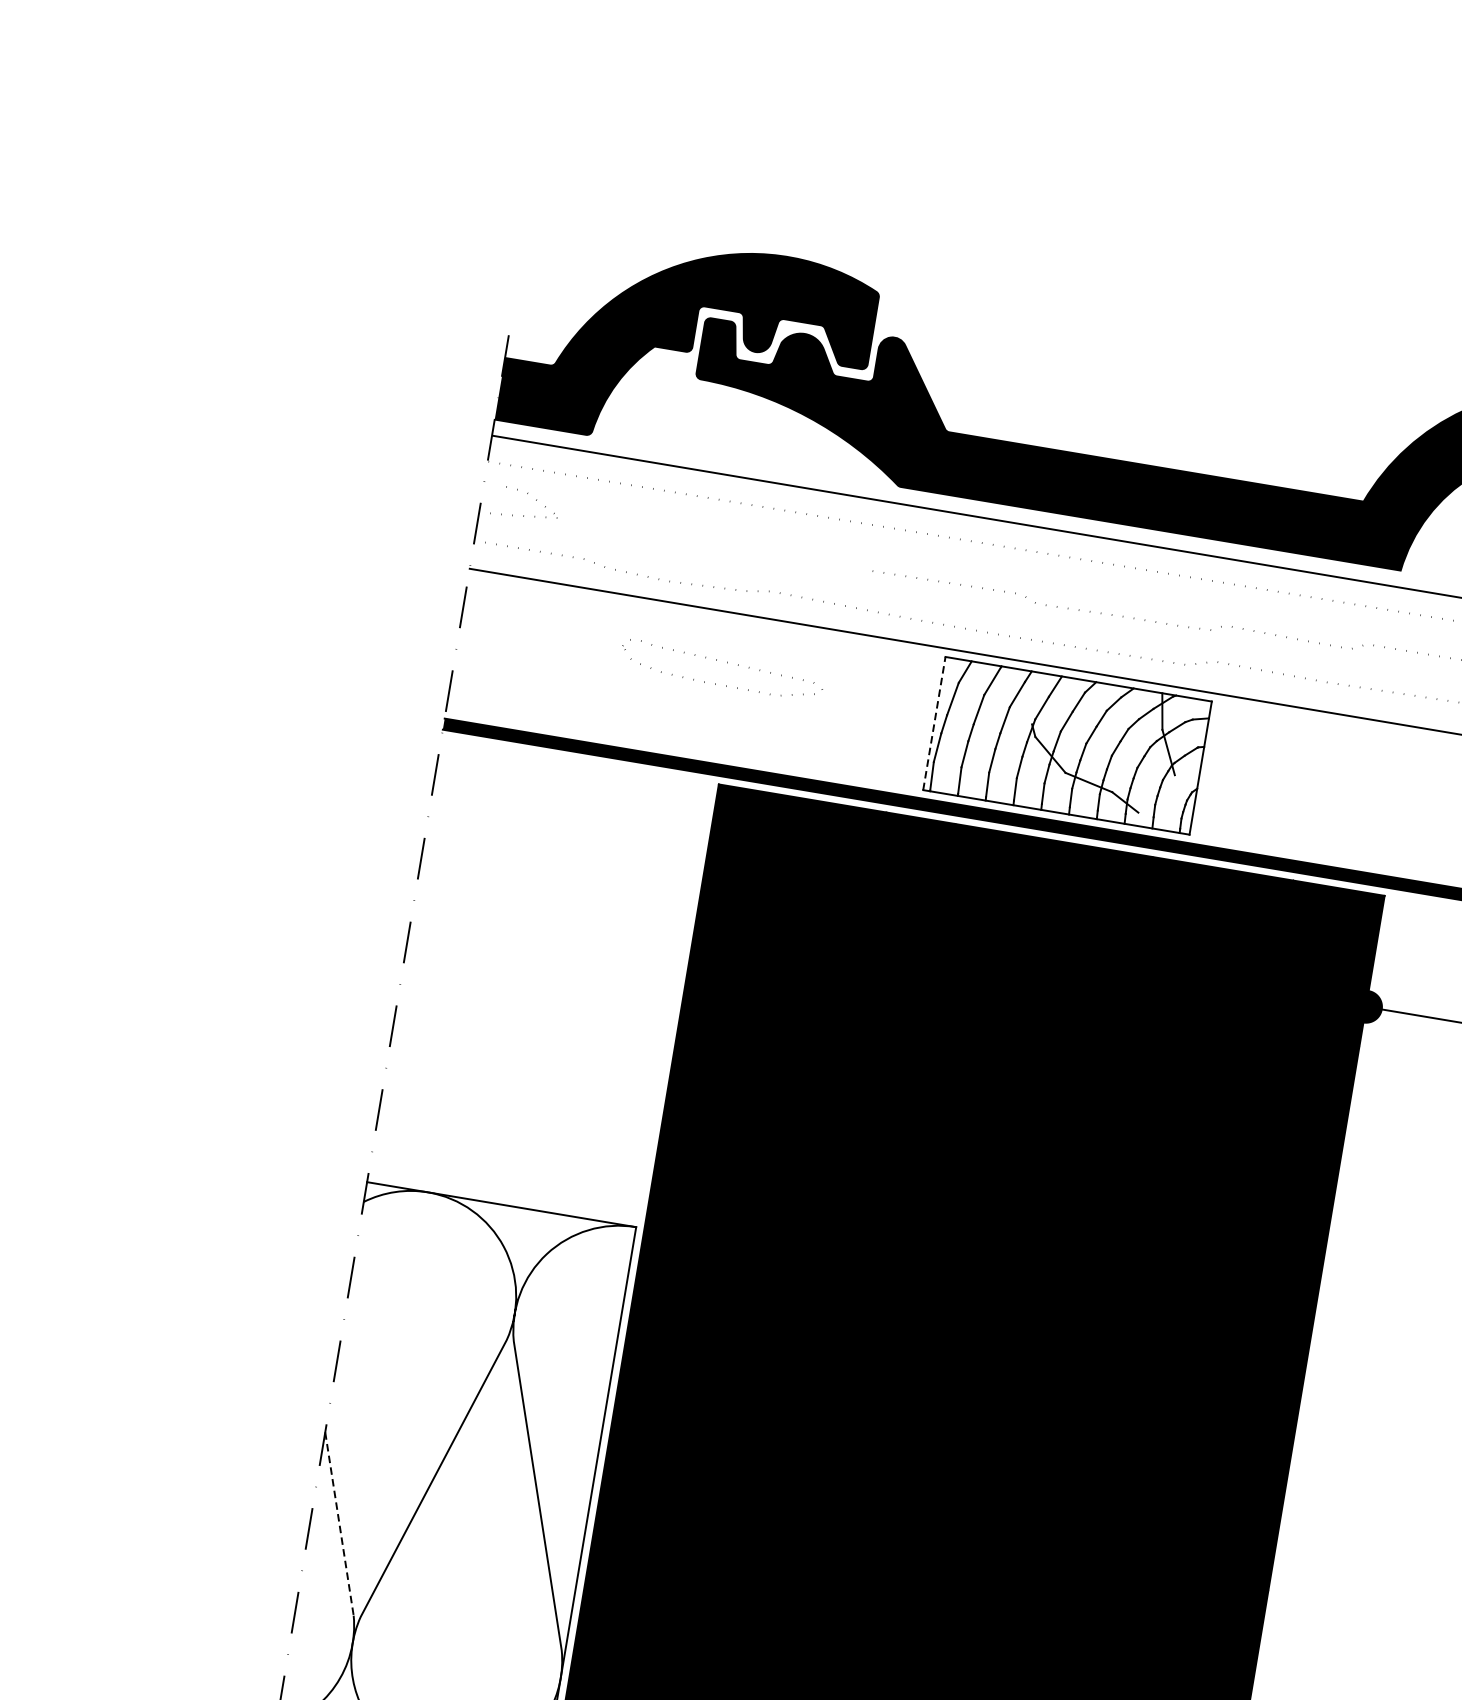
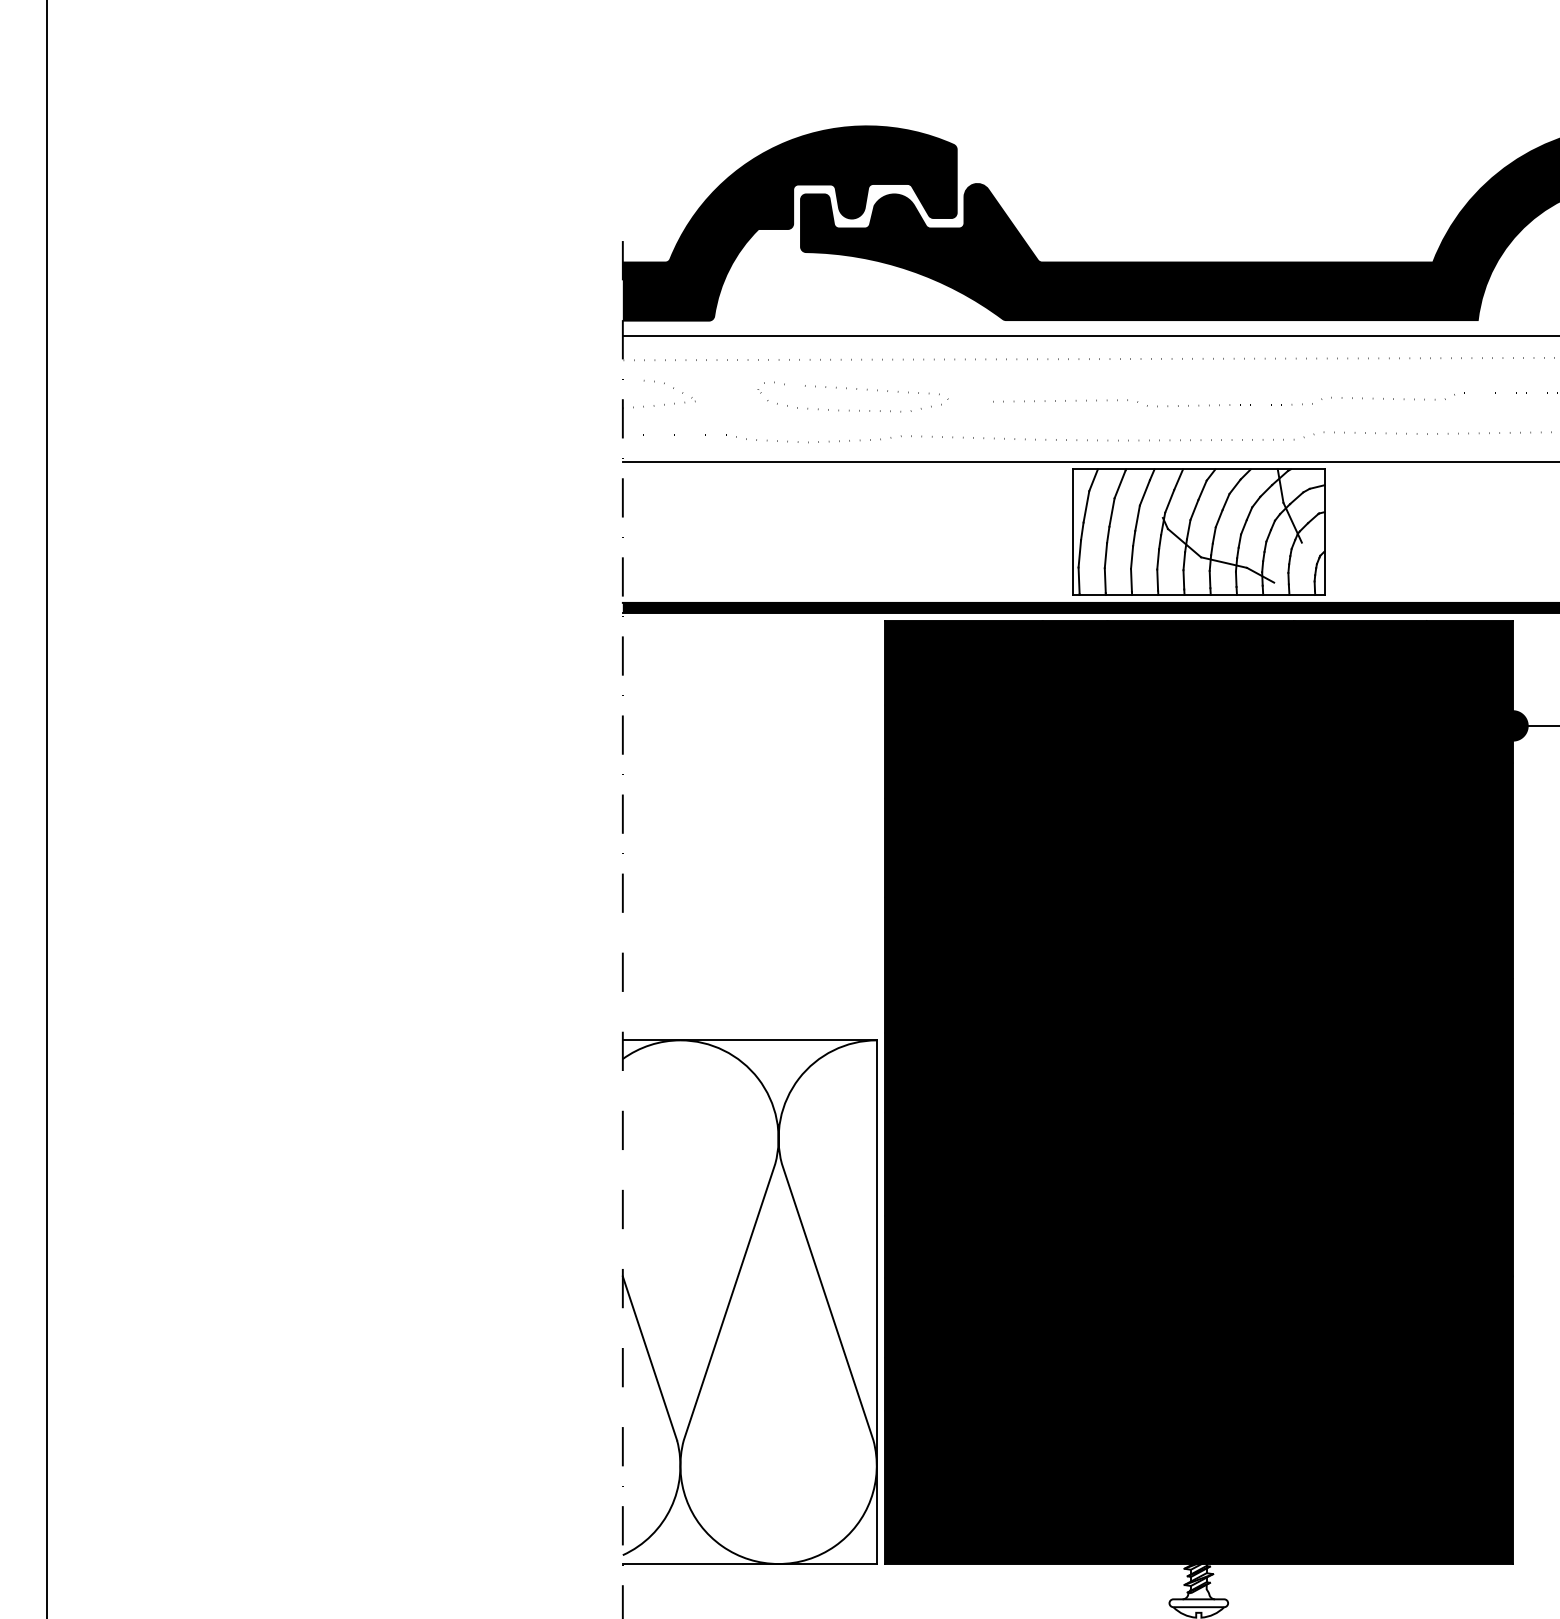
part: (727, 663) -> (856, 389), moved
line: (934, 723) -> (1073, 532), dashed -> solid
line: (340, 1524) -> (650, 1358), dashed -> solid

